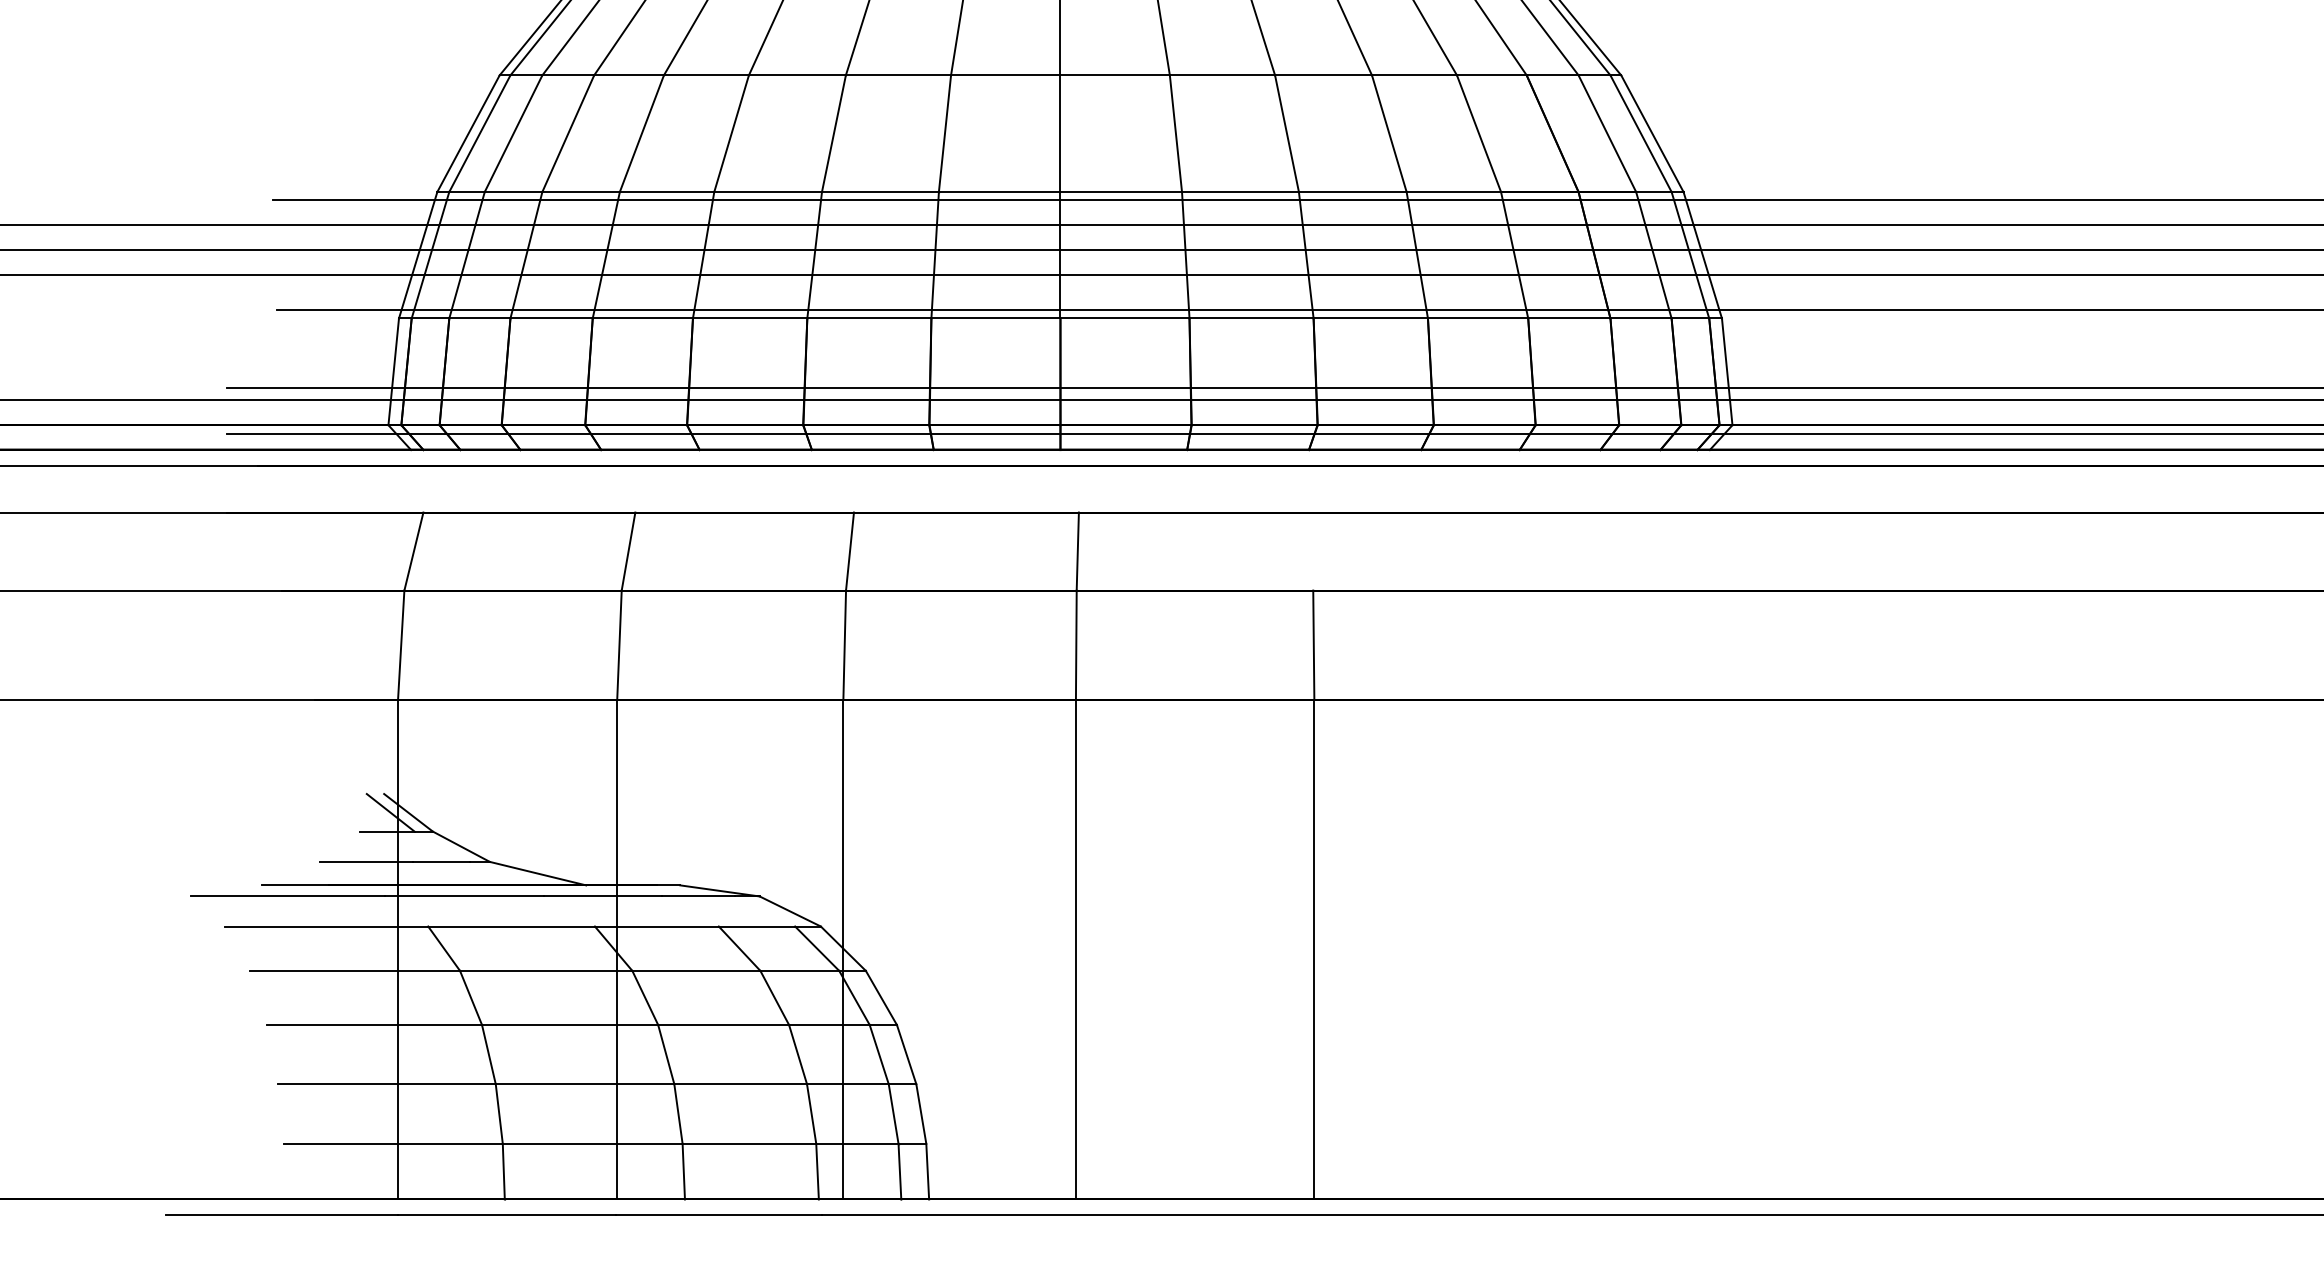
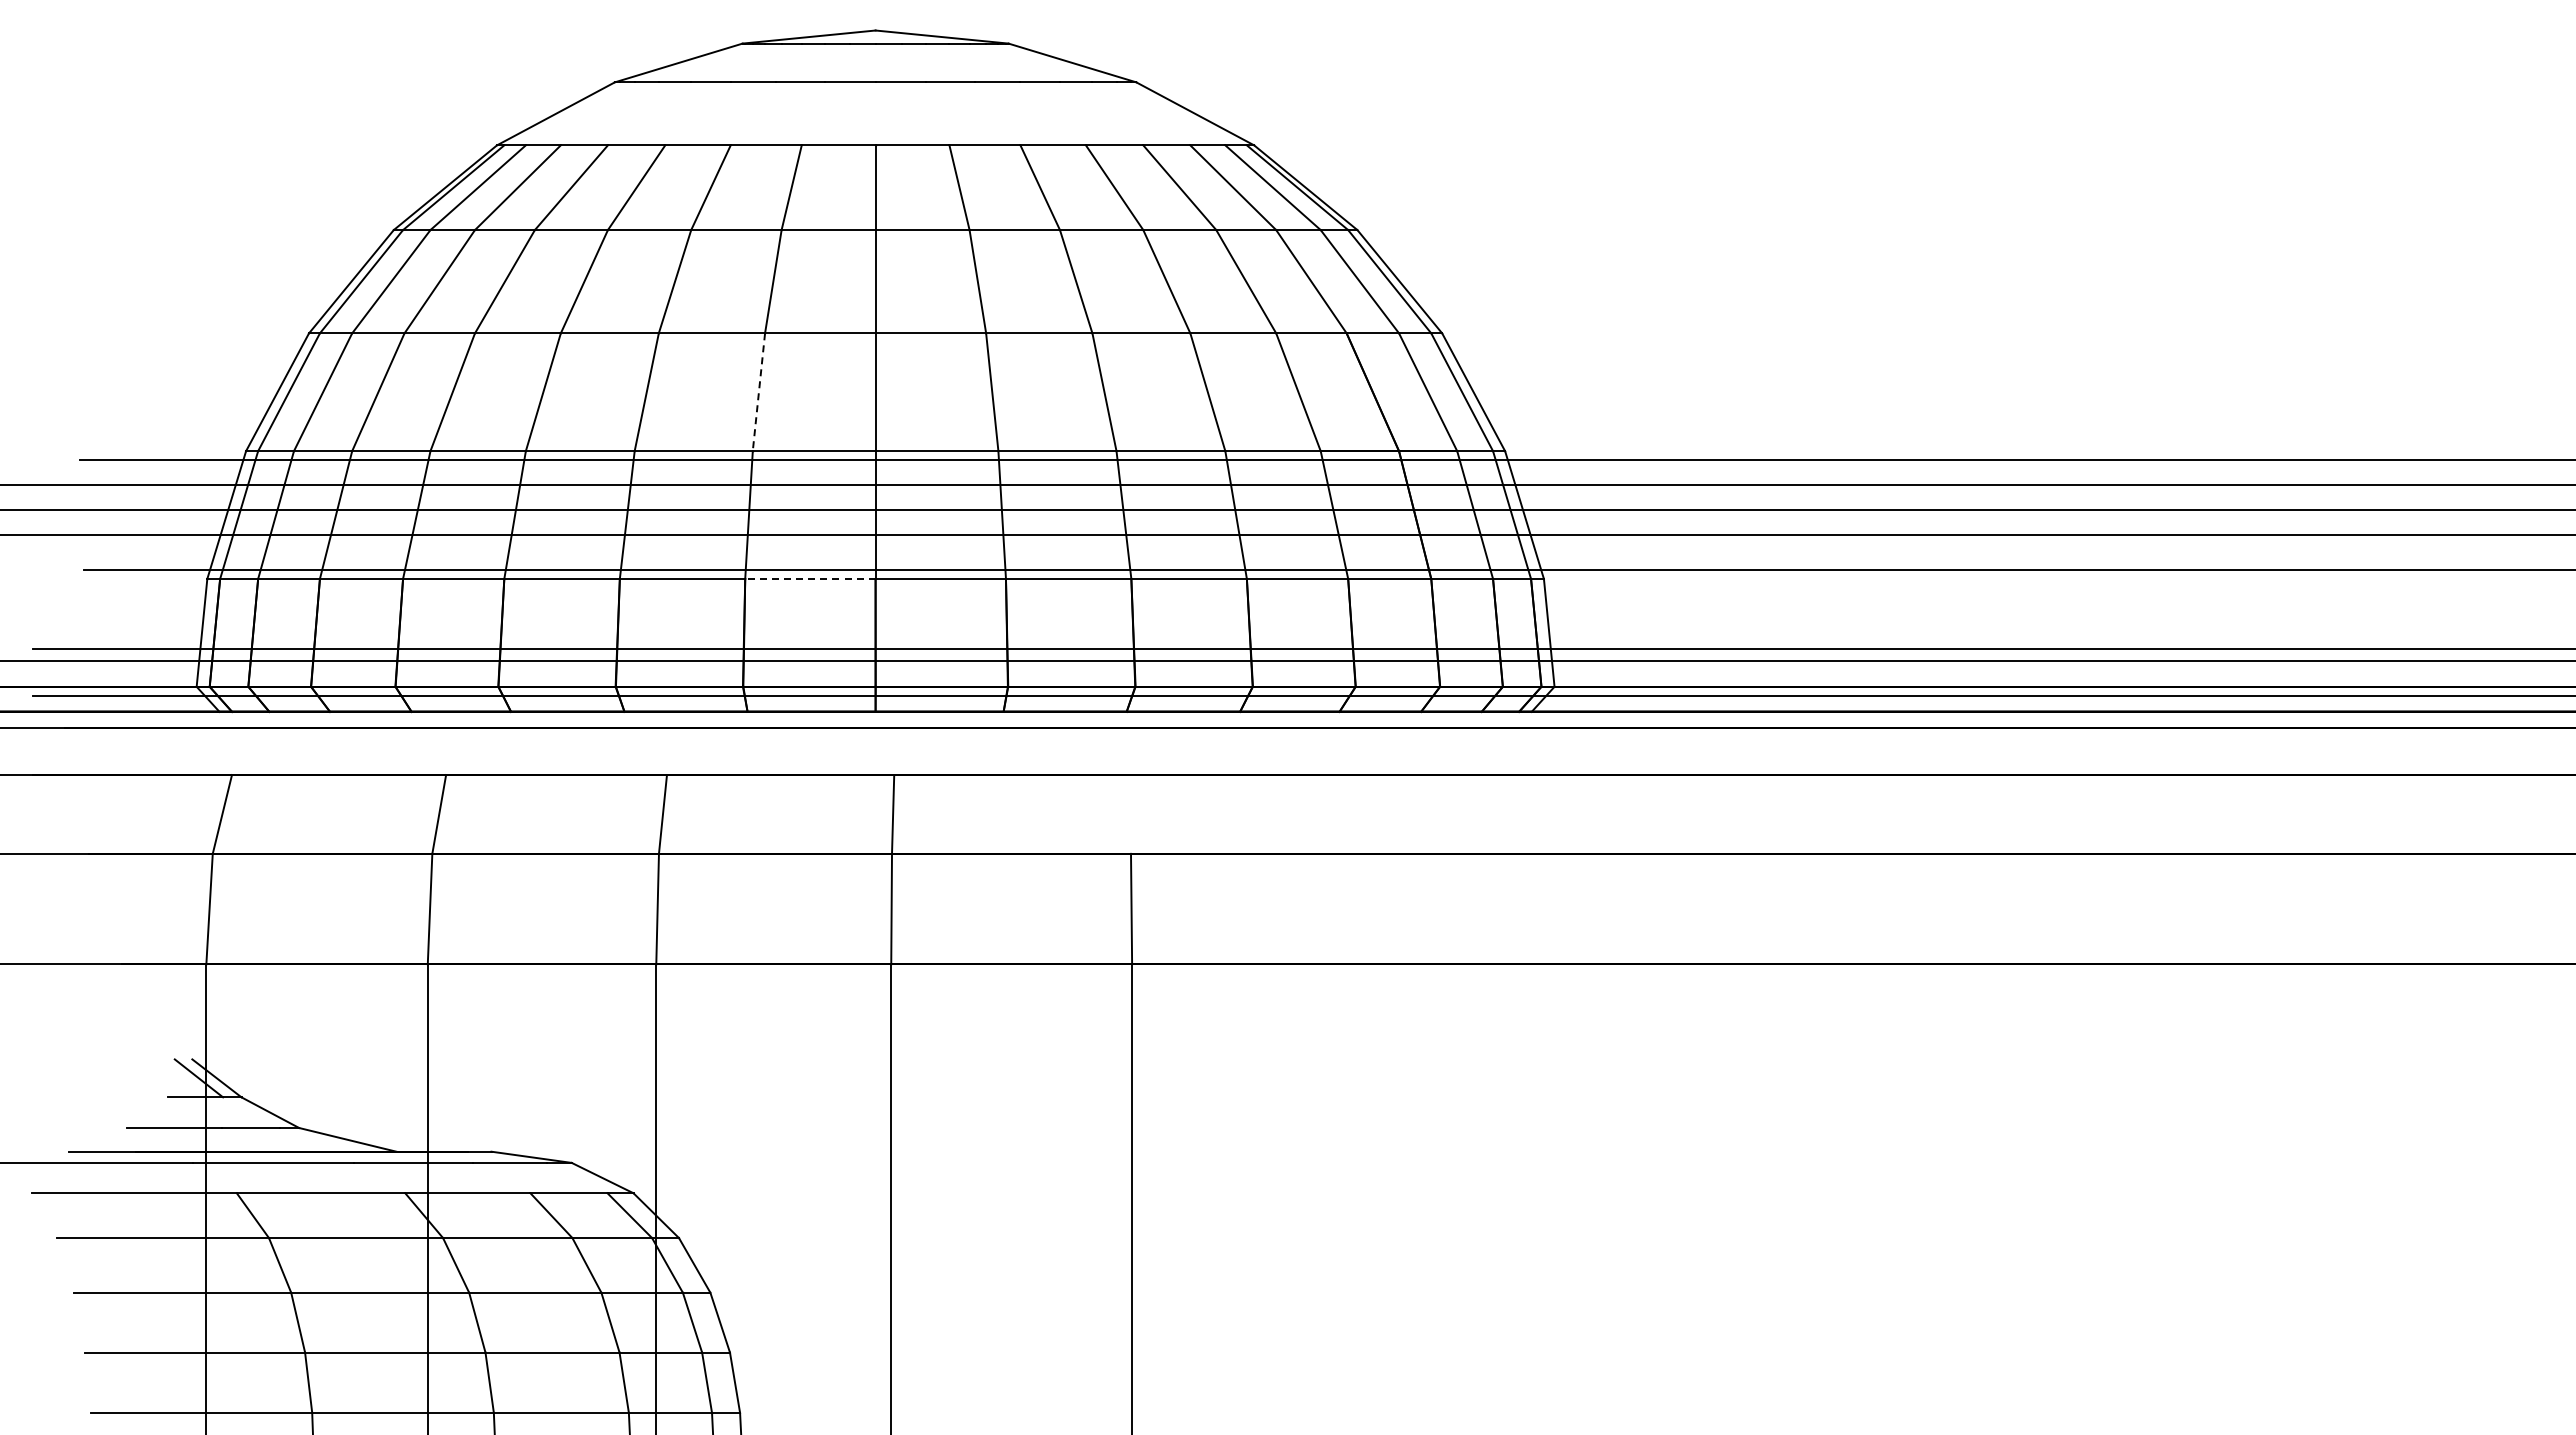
line: (944, 133) -> (758, 392), solid -> dashed
line: (995, 318) -> (809, 578), solid -> dashed

